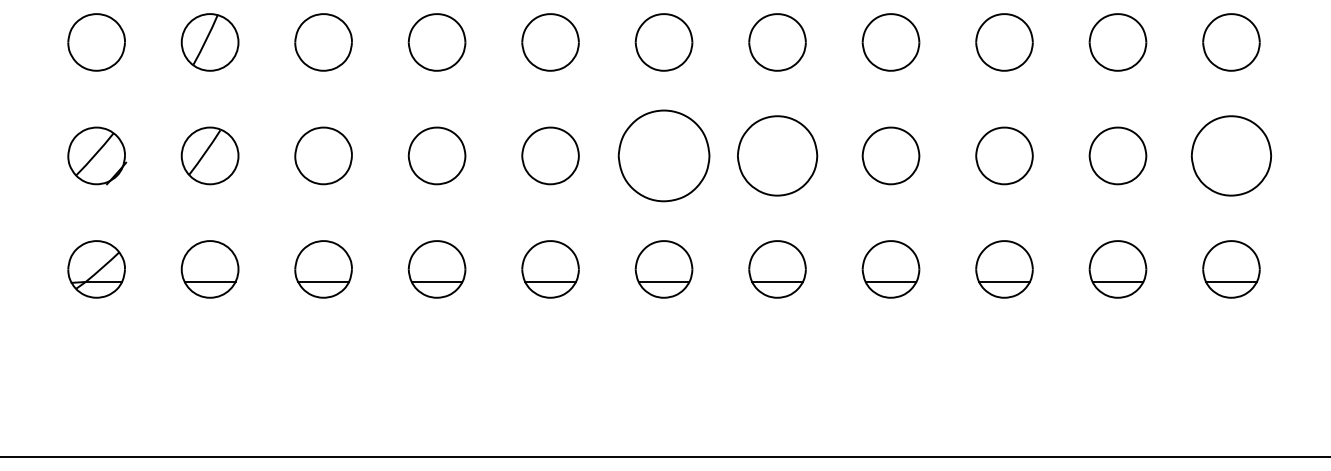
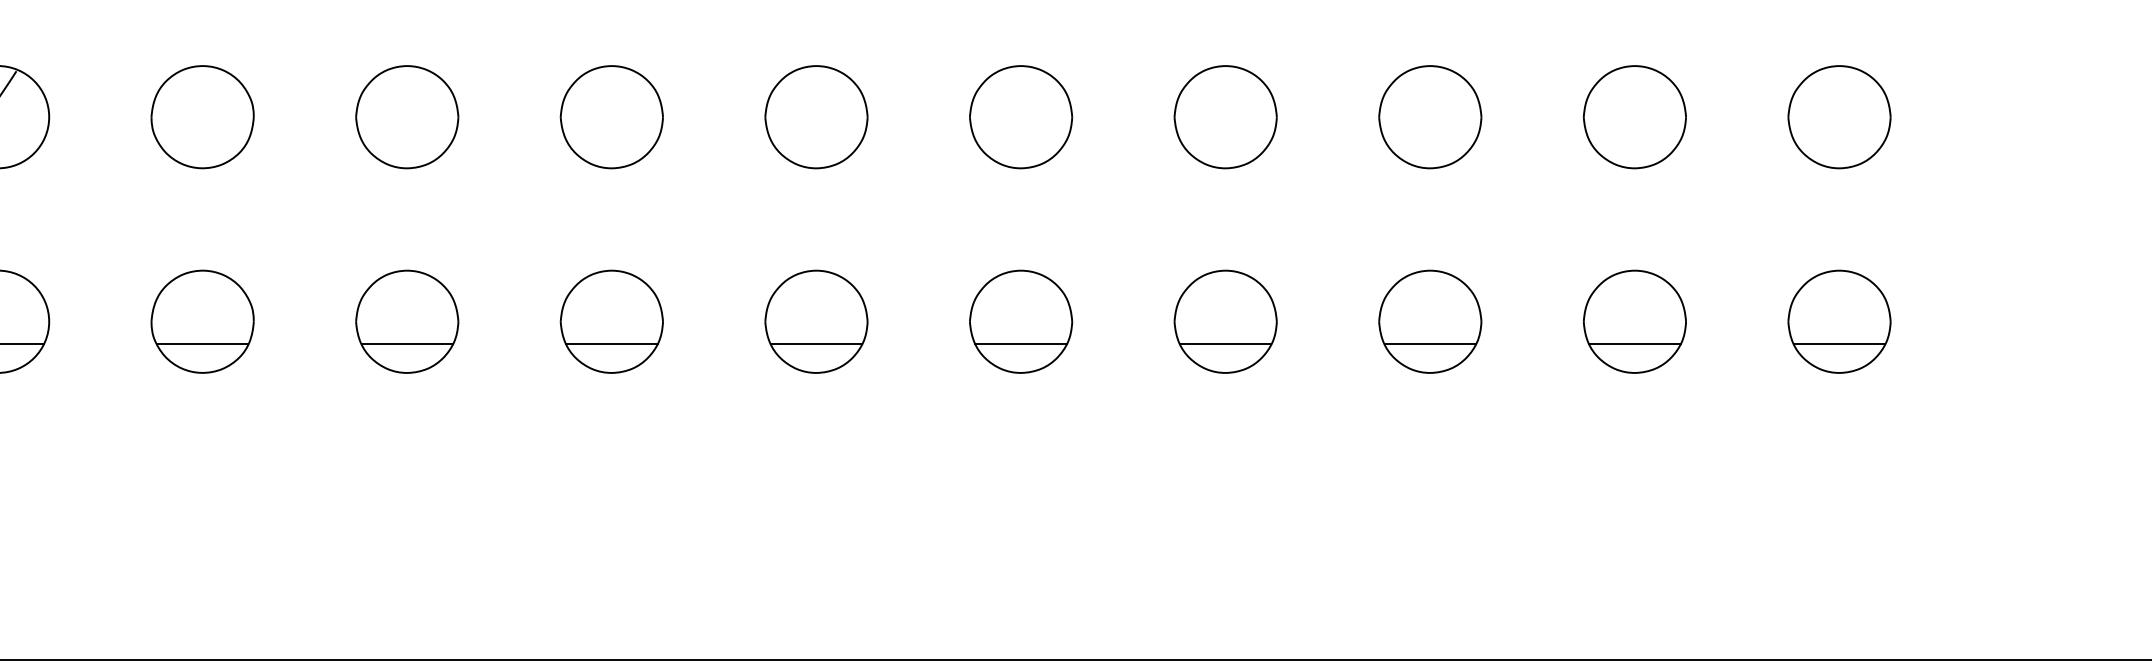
part: (663, 155) -> (815, 116), size x0.62
part: (777, 155) -> (1021, 116), size x0.71
part: (1231, 155) -> (1839, 116), size x0.71

